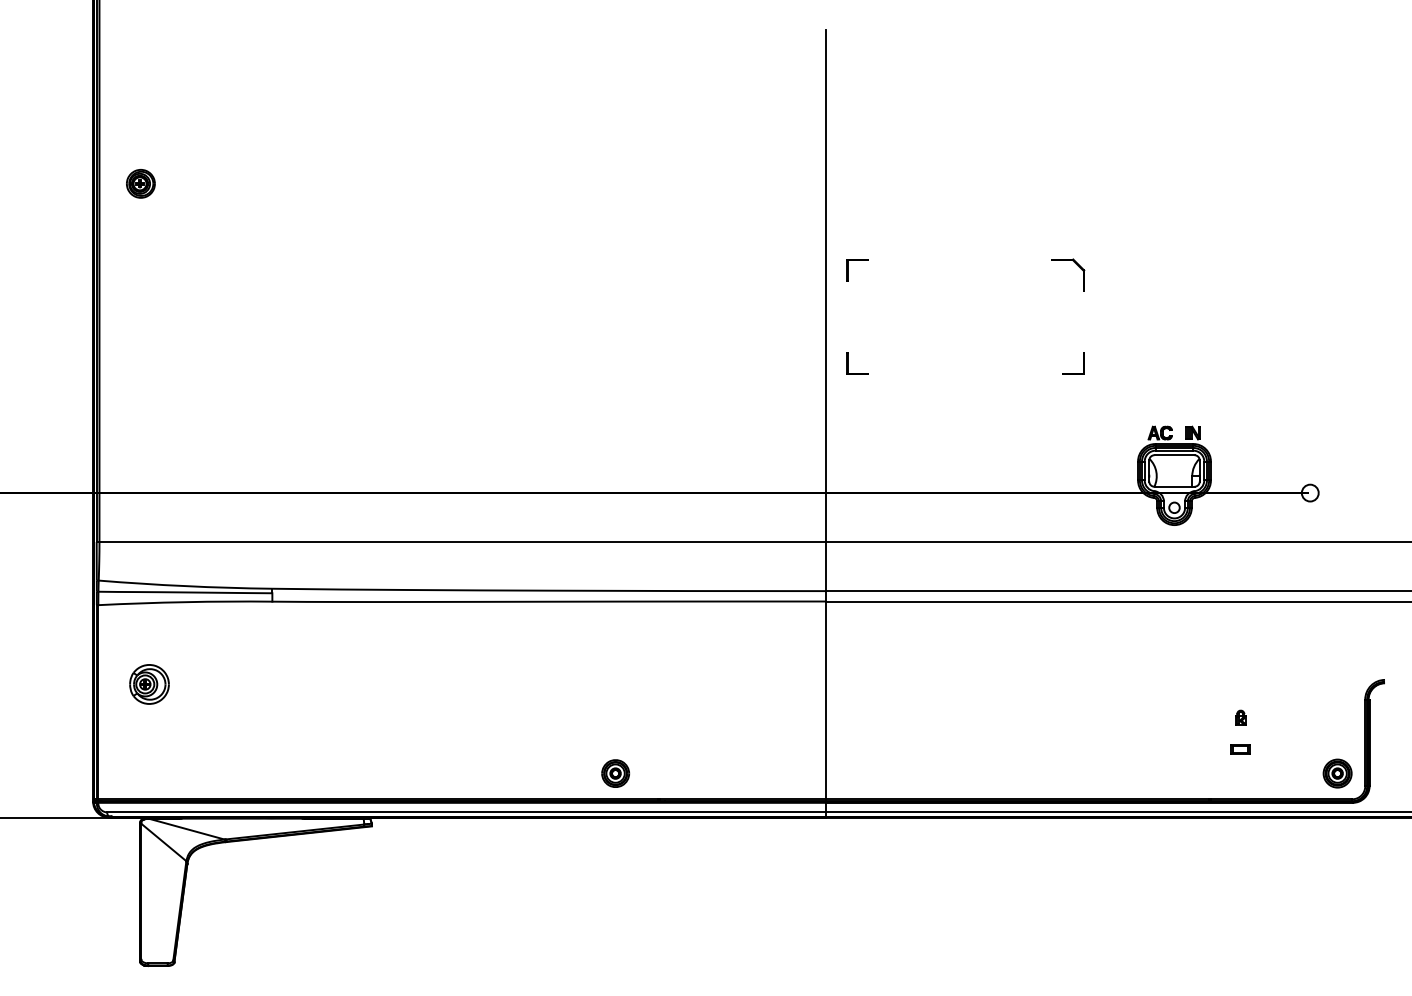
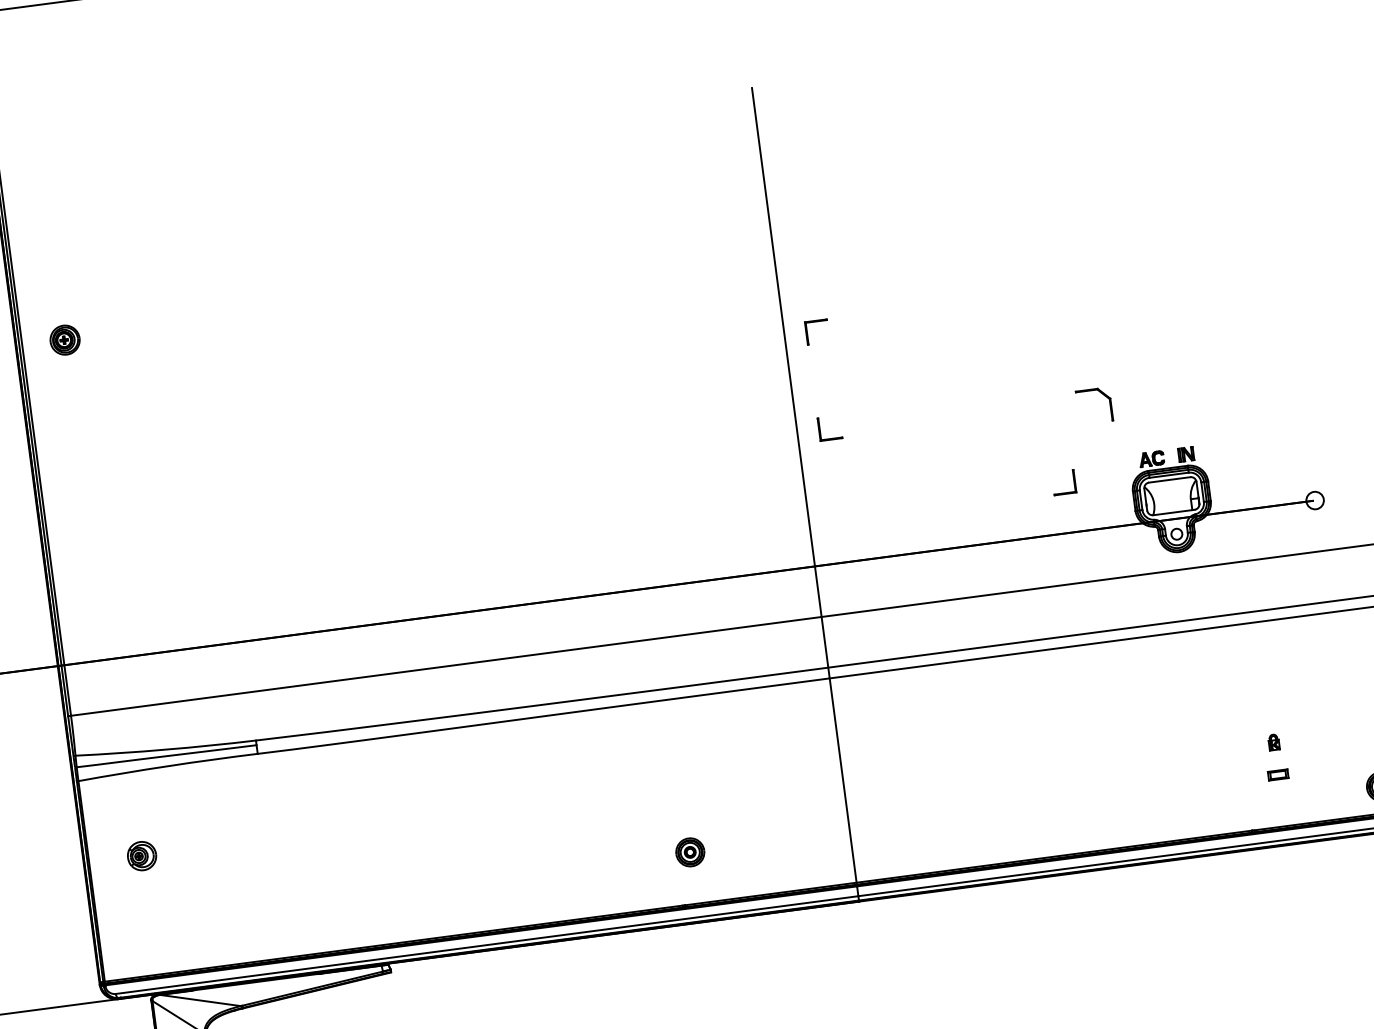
part: (1077, 265) -> (1102, 394), moved
part: (1083, 363) -> (1074, 481), moved
part: (149, 684) -> (142, 856), size x0.7
part: (615, 773) -> (690, 852), moved

